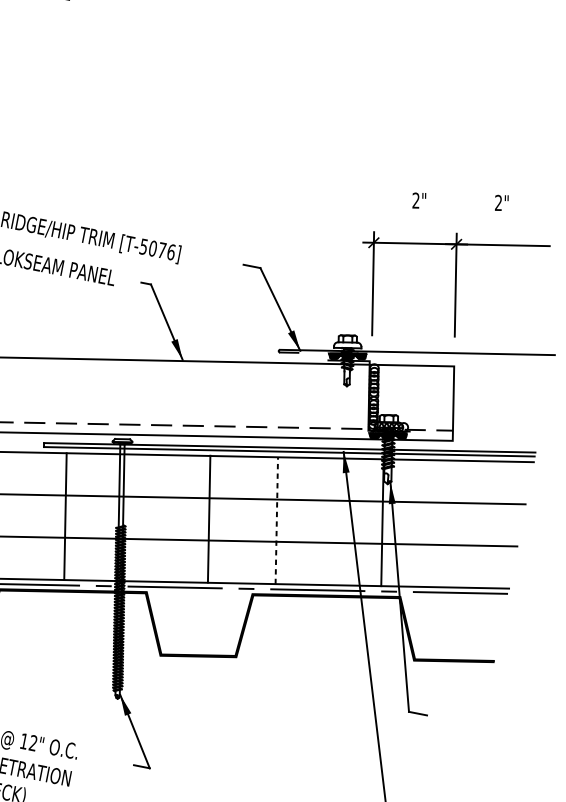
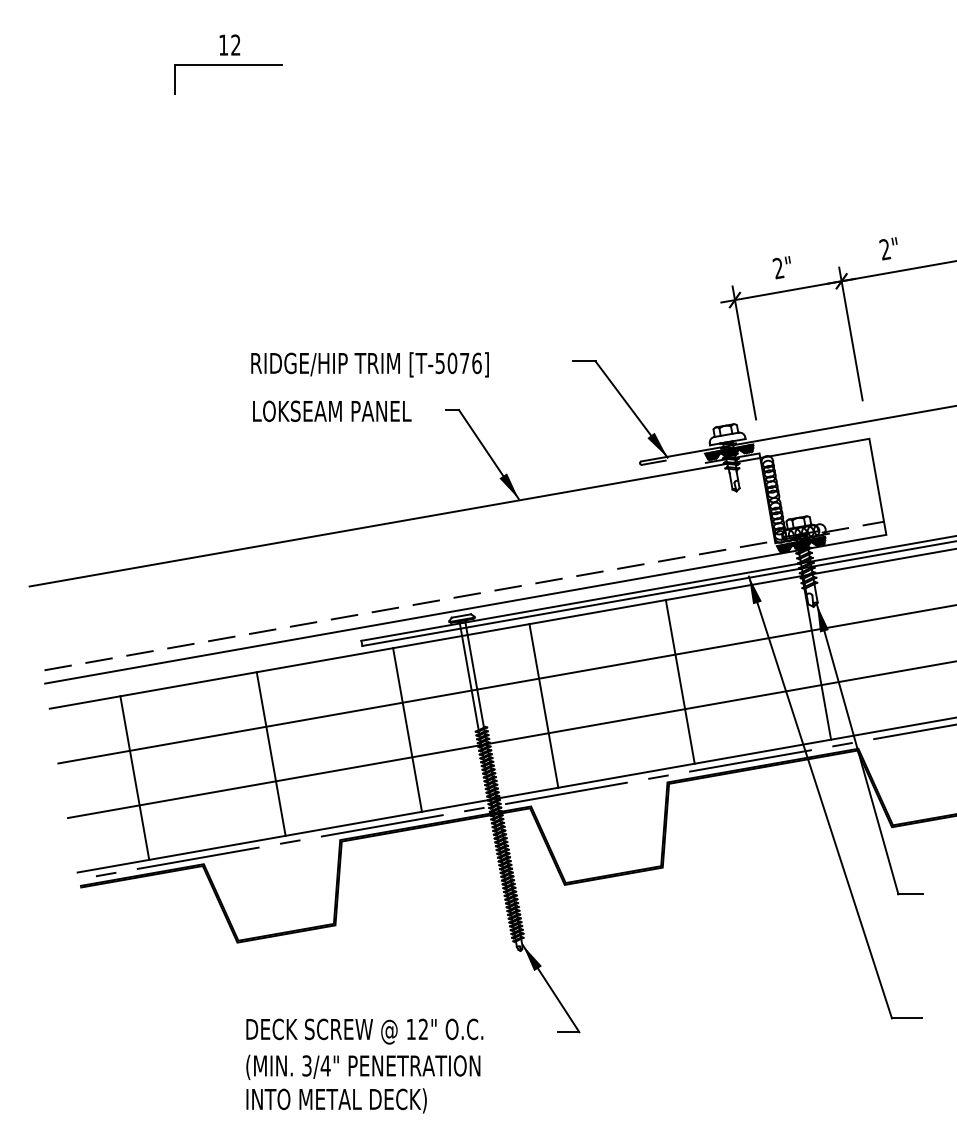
text: (418, 200) -> (781, 267), moved
text: (501, 202) -> (888, 248), moved
line: (208, 518) -> (543, 705), moved
line: (277, 520) -> (680, 681), dashed -> solid

